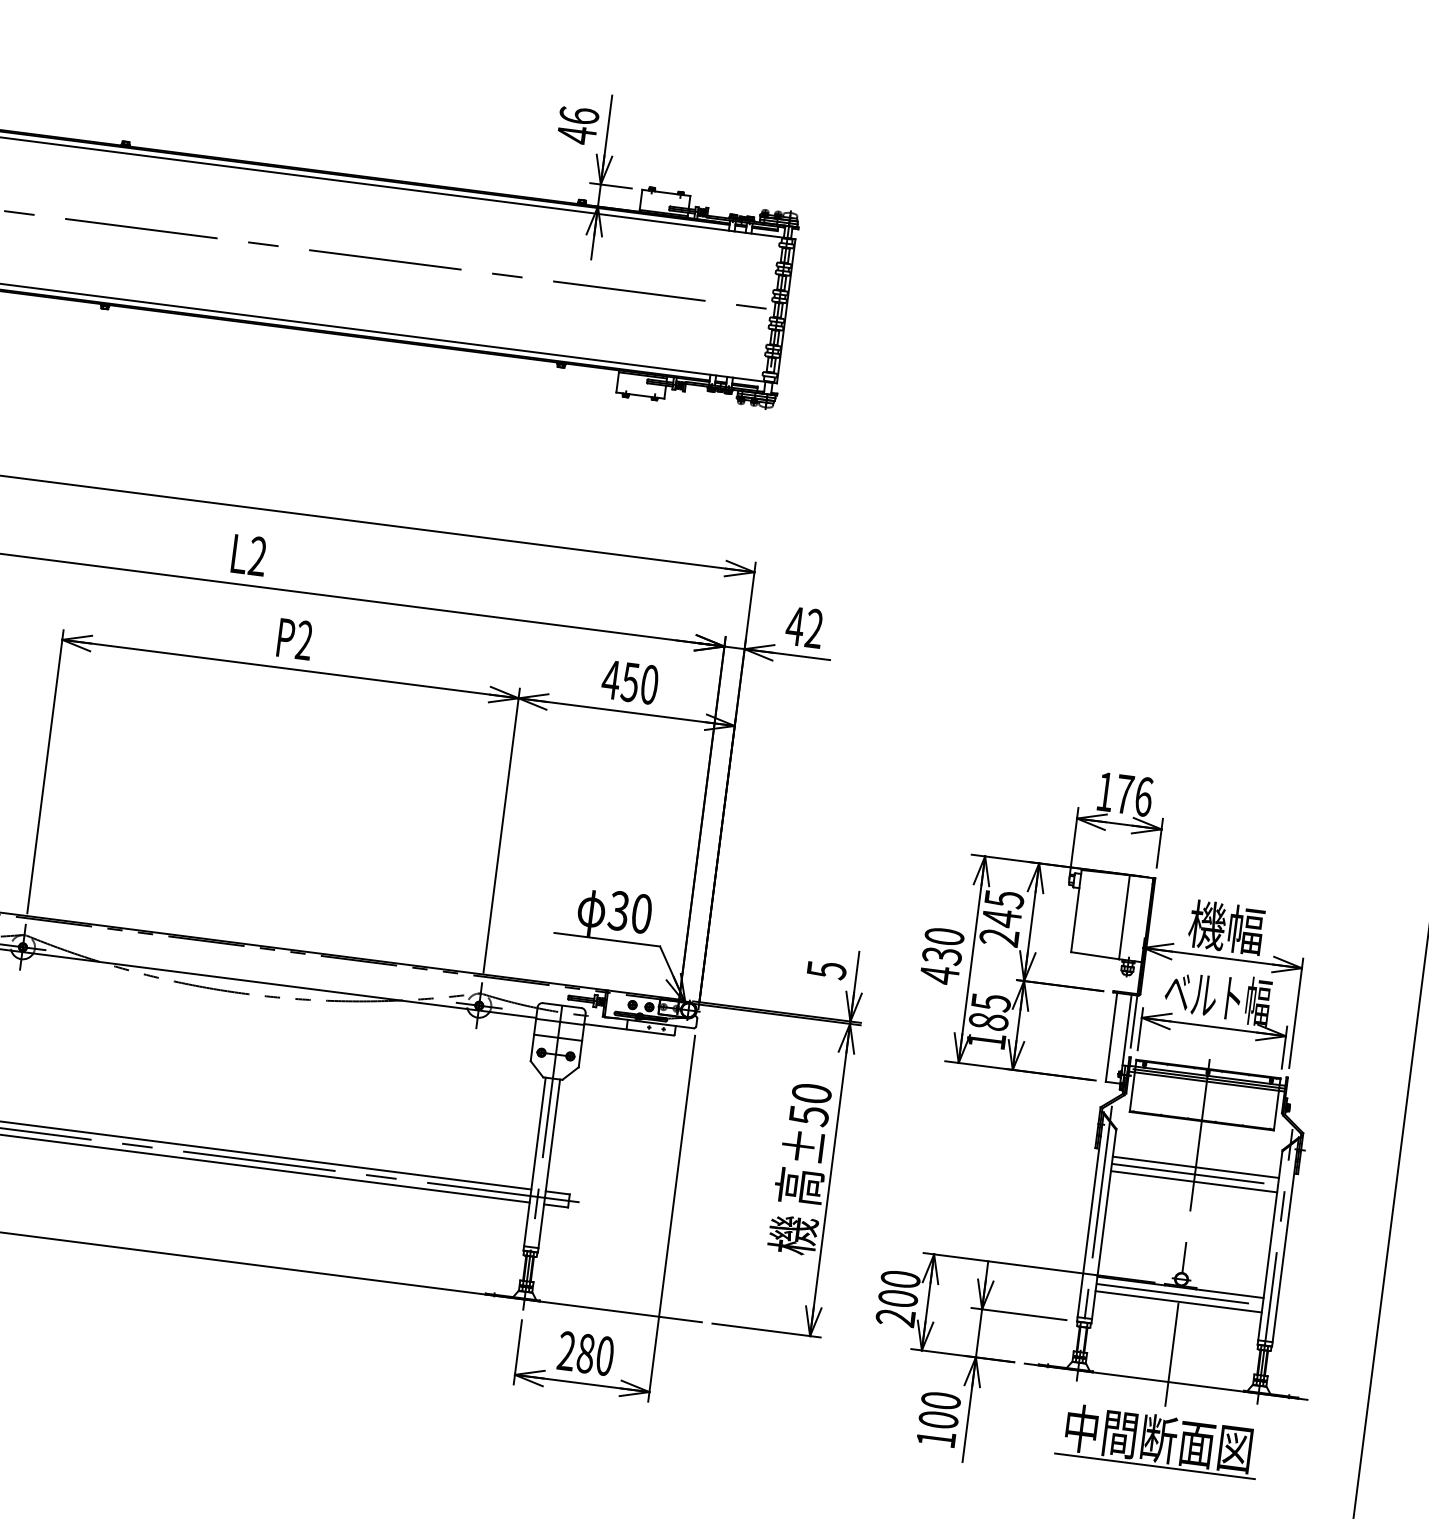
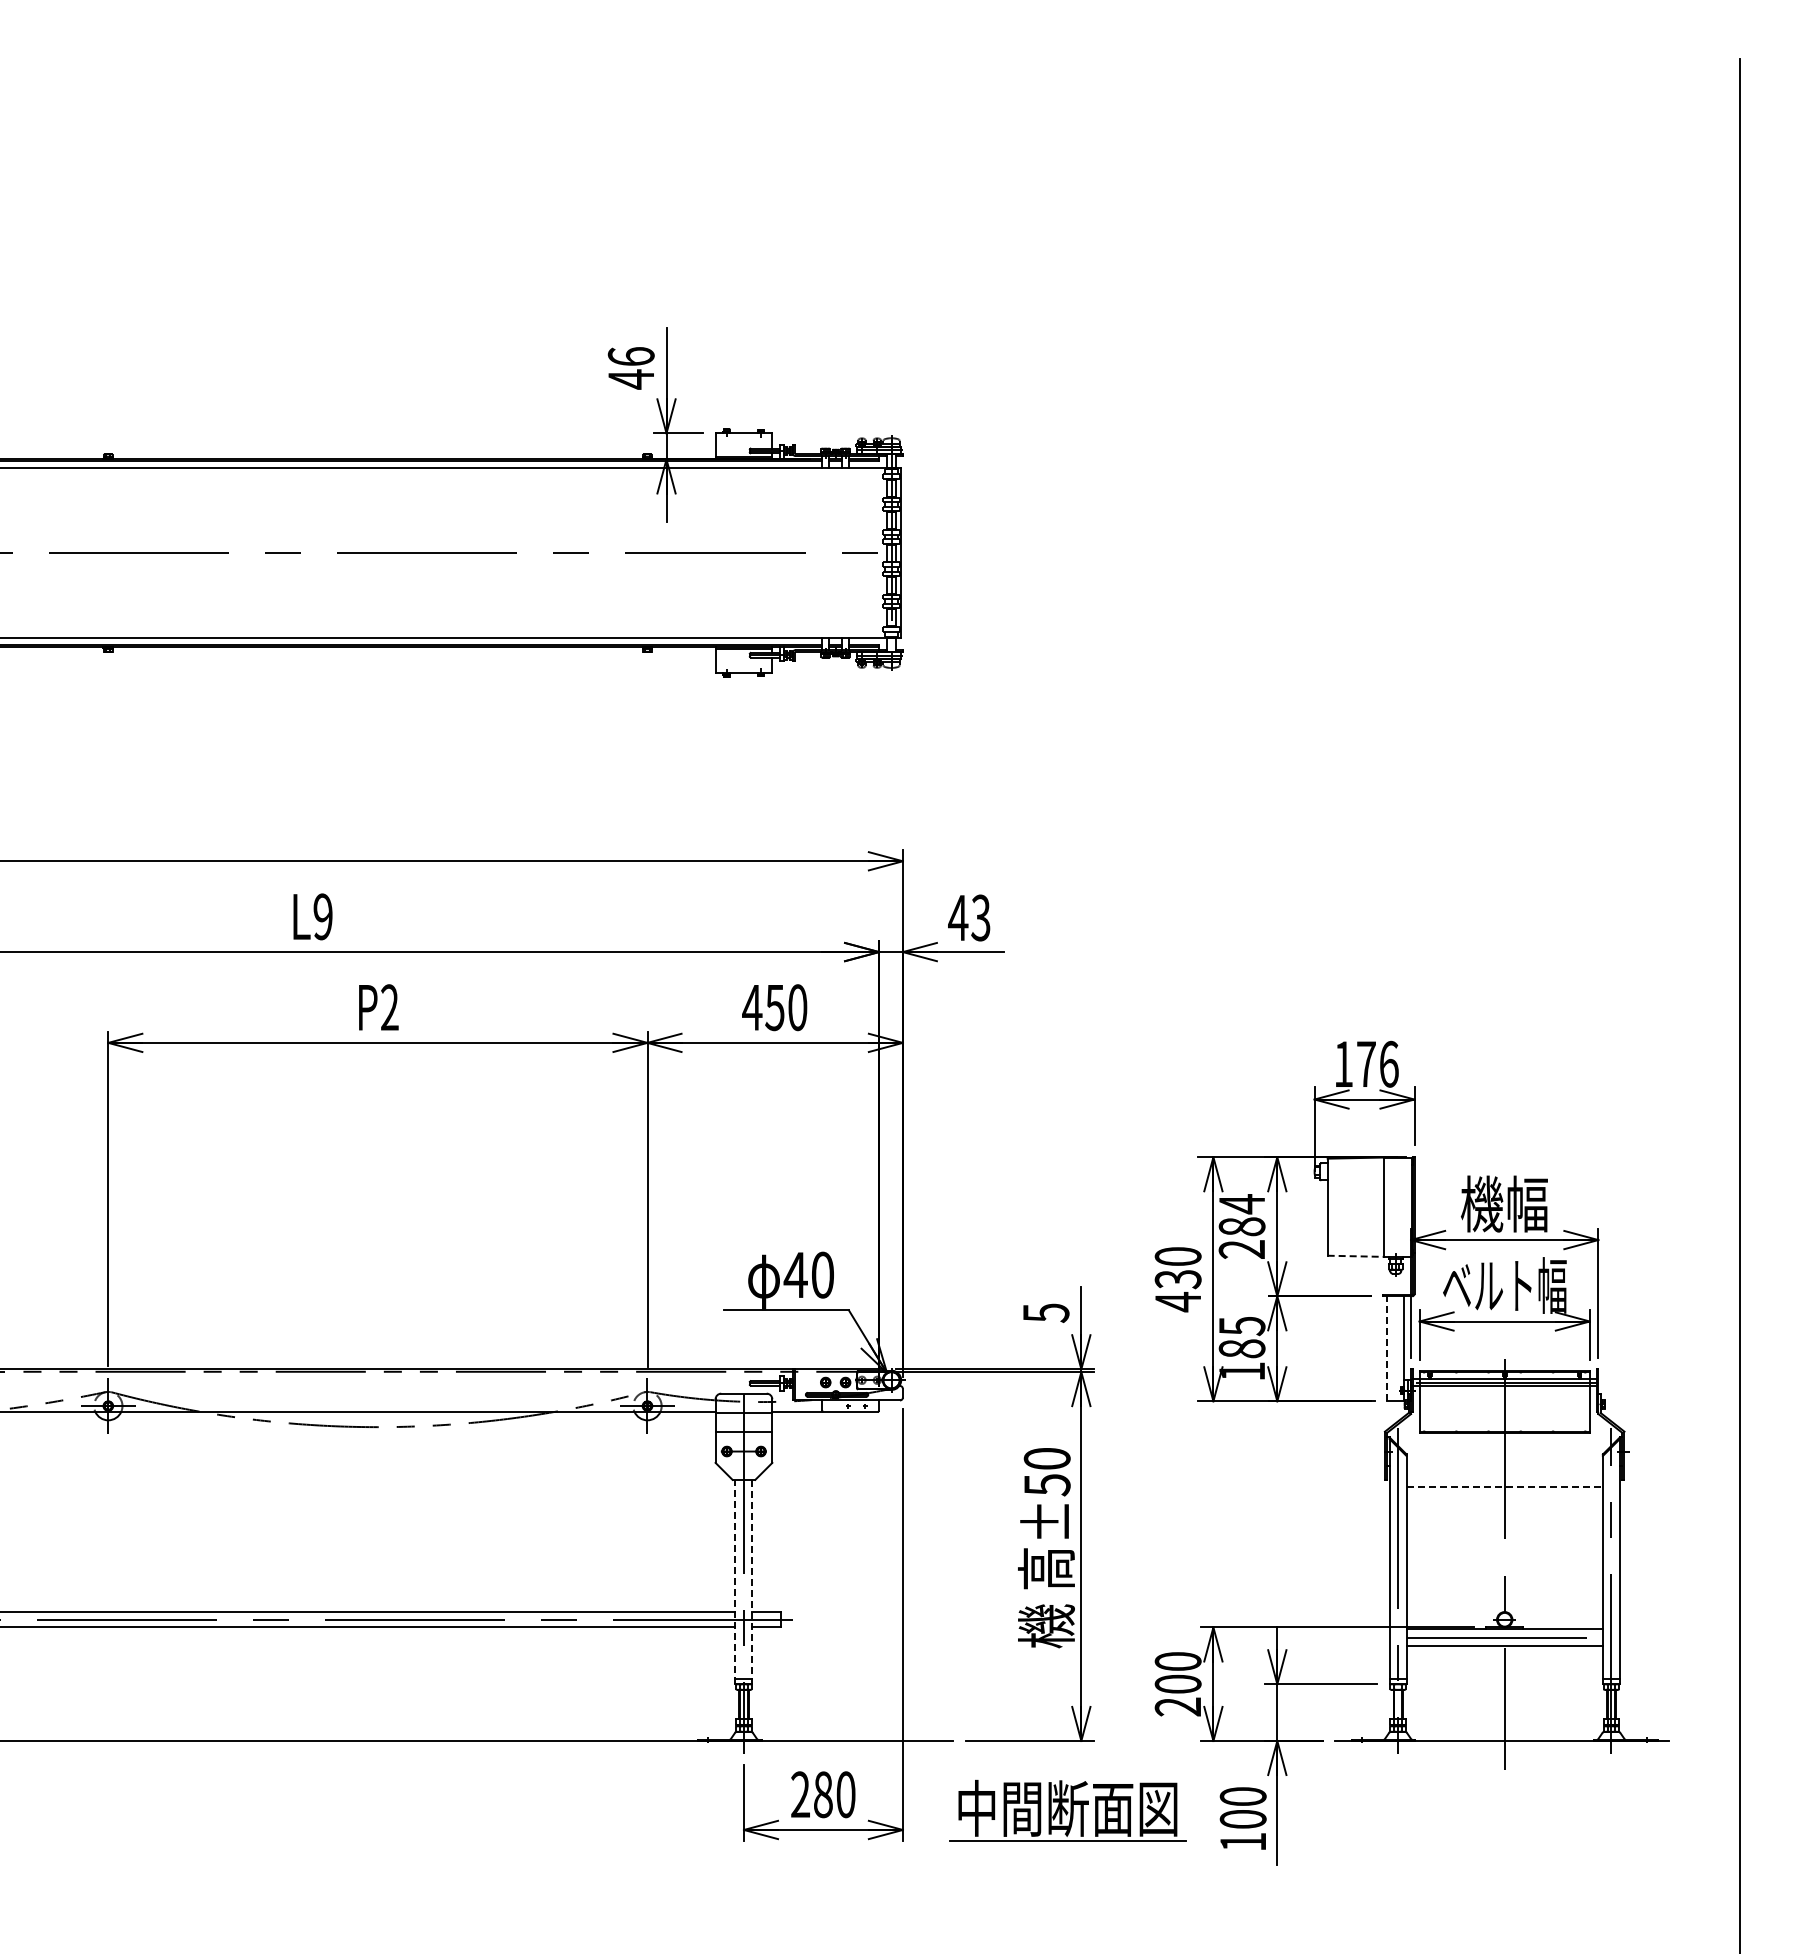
text: (257, 556) -> (322, 917), L2 -> L9
text: (813, 629) -> (980, 918), 42 -> 43
text: (1002, 908) -> (1241, 1215), 245 -> 284
text: (618, 910) -> (795, 1274), 30 -> 40
line: (1095, 955) -> (1356, 1256), solid -> dashed
line: (1111, 1037) -> (1387, 1348), solid -> dashed
line: (534, 1163) -> (735, 1581), solid -> dashed
line: (548, 1166) -> (752, 1582), solid -> dashed
line: (1196, 1167) -> (1505, 1487), solid -> dashed
line: (1194, 1174) -> (1504, 1495), removed
line: (1193, 1181) -> (1504, 1504), removed
part: (1158, 1440) -> (1067, 1810), moved

